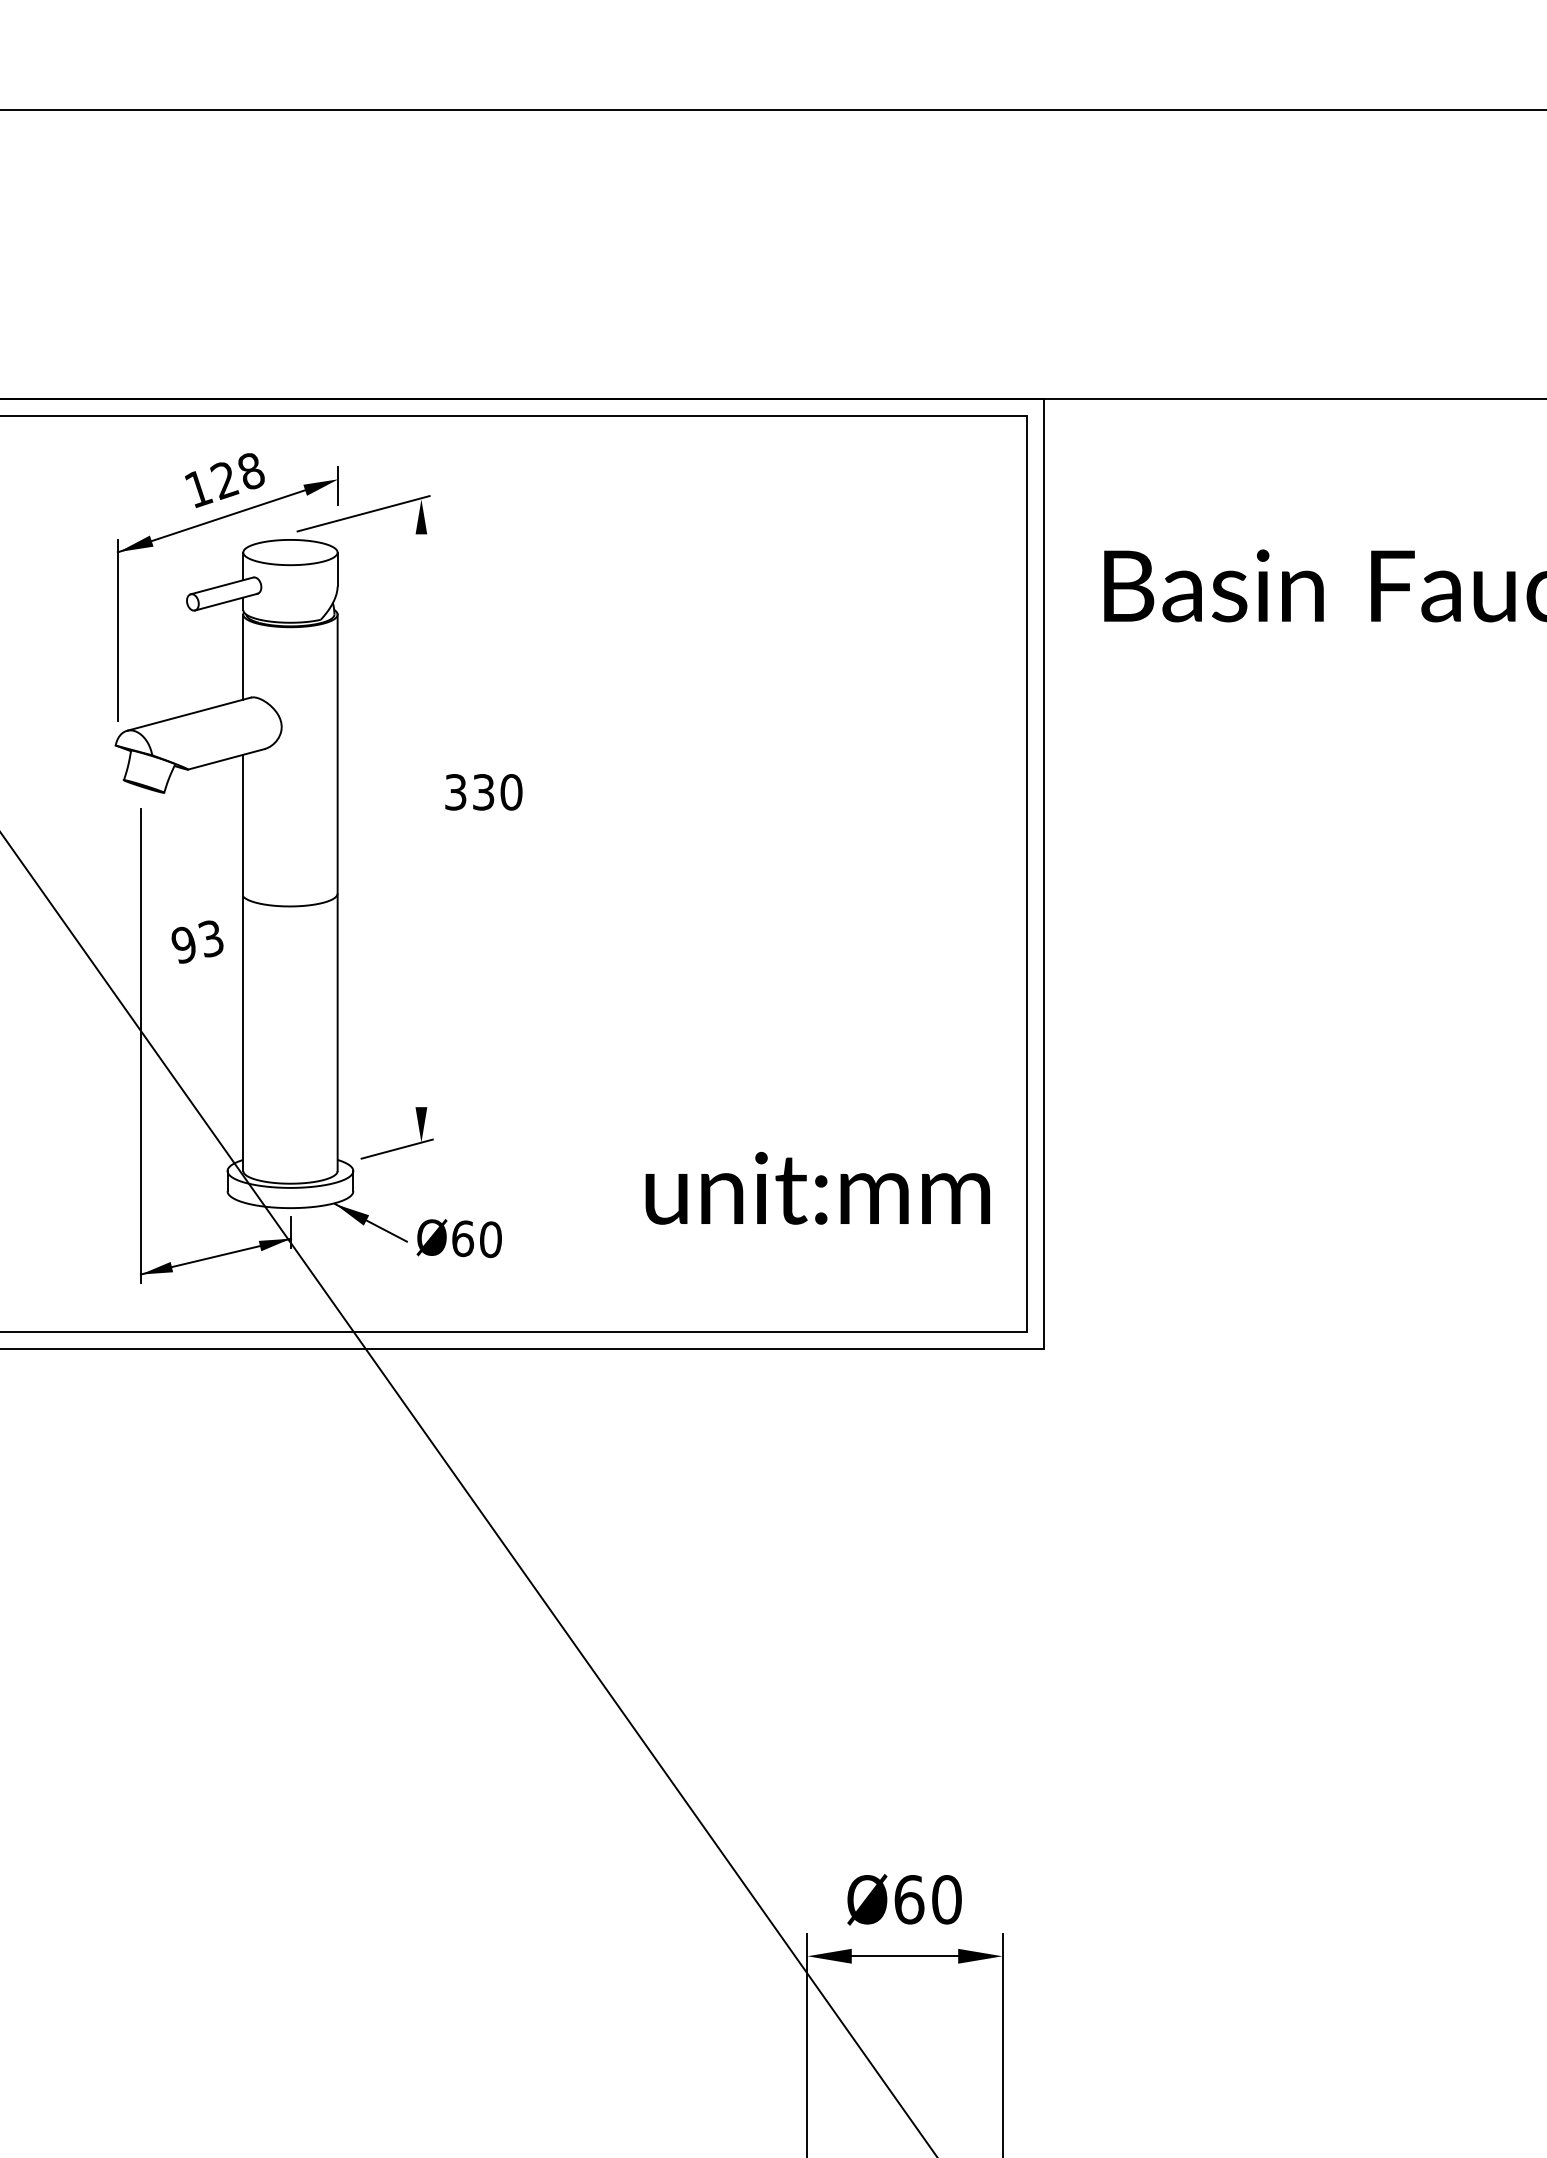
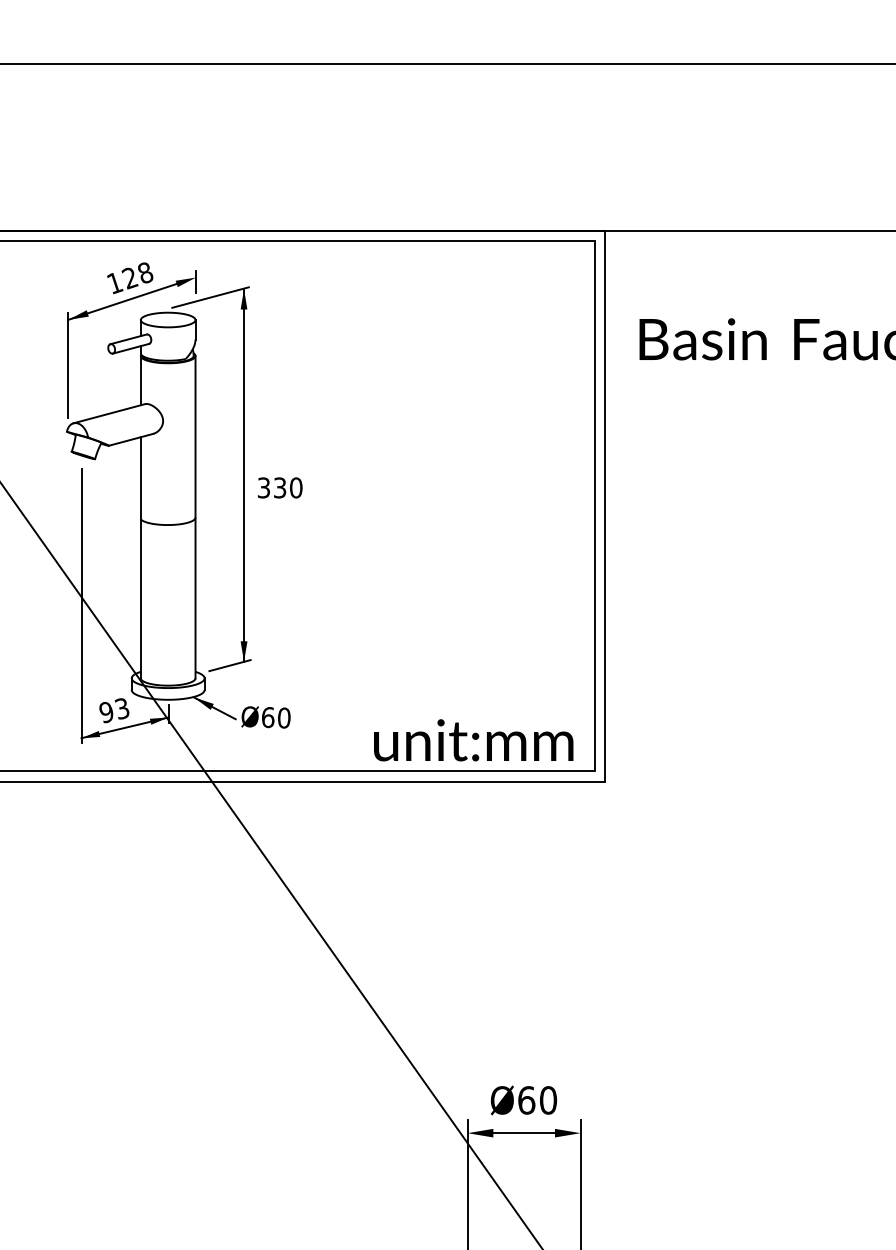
text: (484, 791) -> (280, 487), moved
line: (422, 819) -> (244, 474), added
text: (197, 941) -> (114, 710), moved
text: (817, 1188) -> (473, 740), moved

